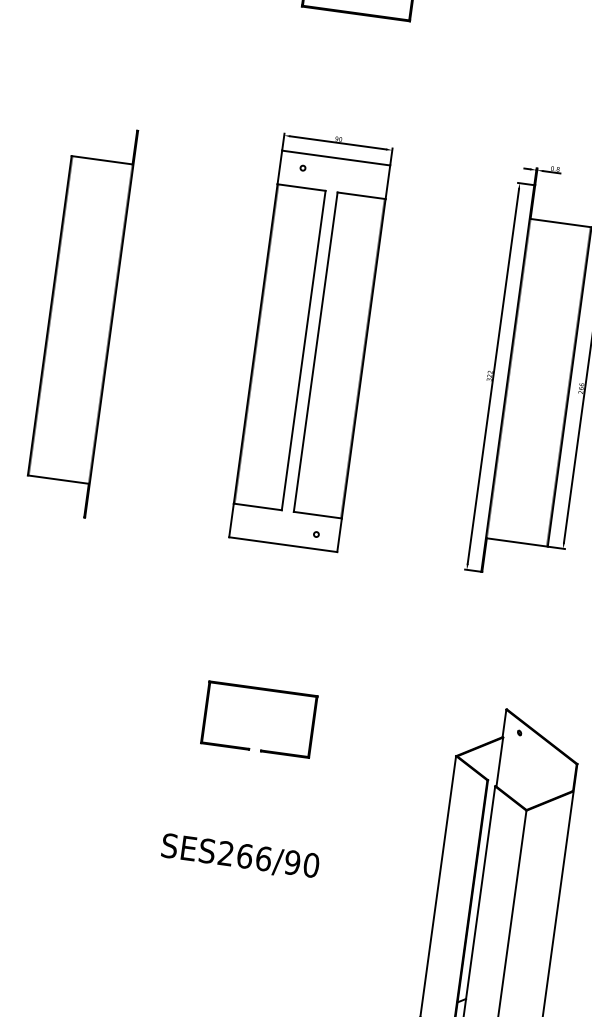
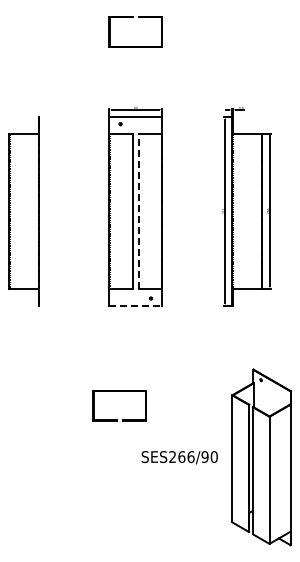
line: (315, 352) -> (138, 211), solid -> dashed
line: (284, 544) -> (136, 305), solid -> dashed
part: (262, 690) -> (119, 391), moved
text: (239, 856) -> (179, 457), moved

